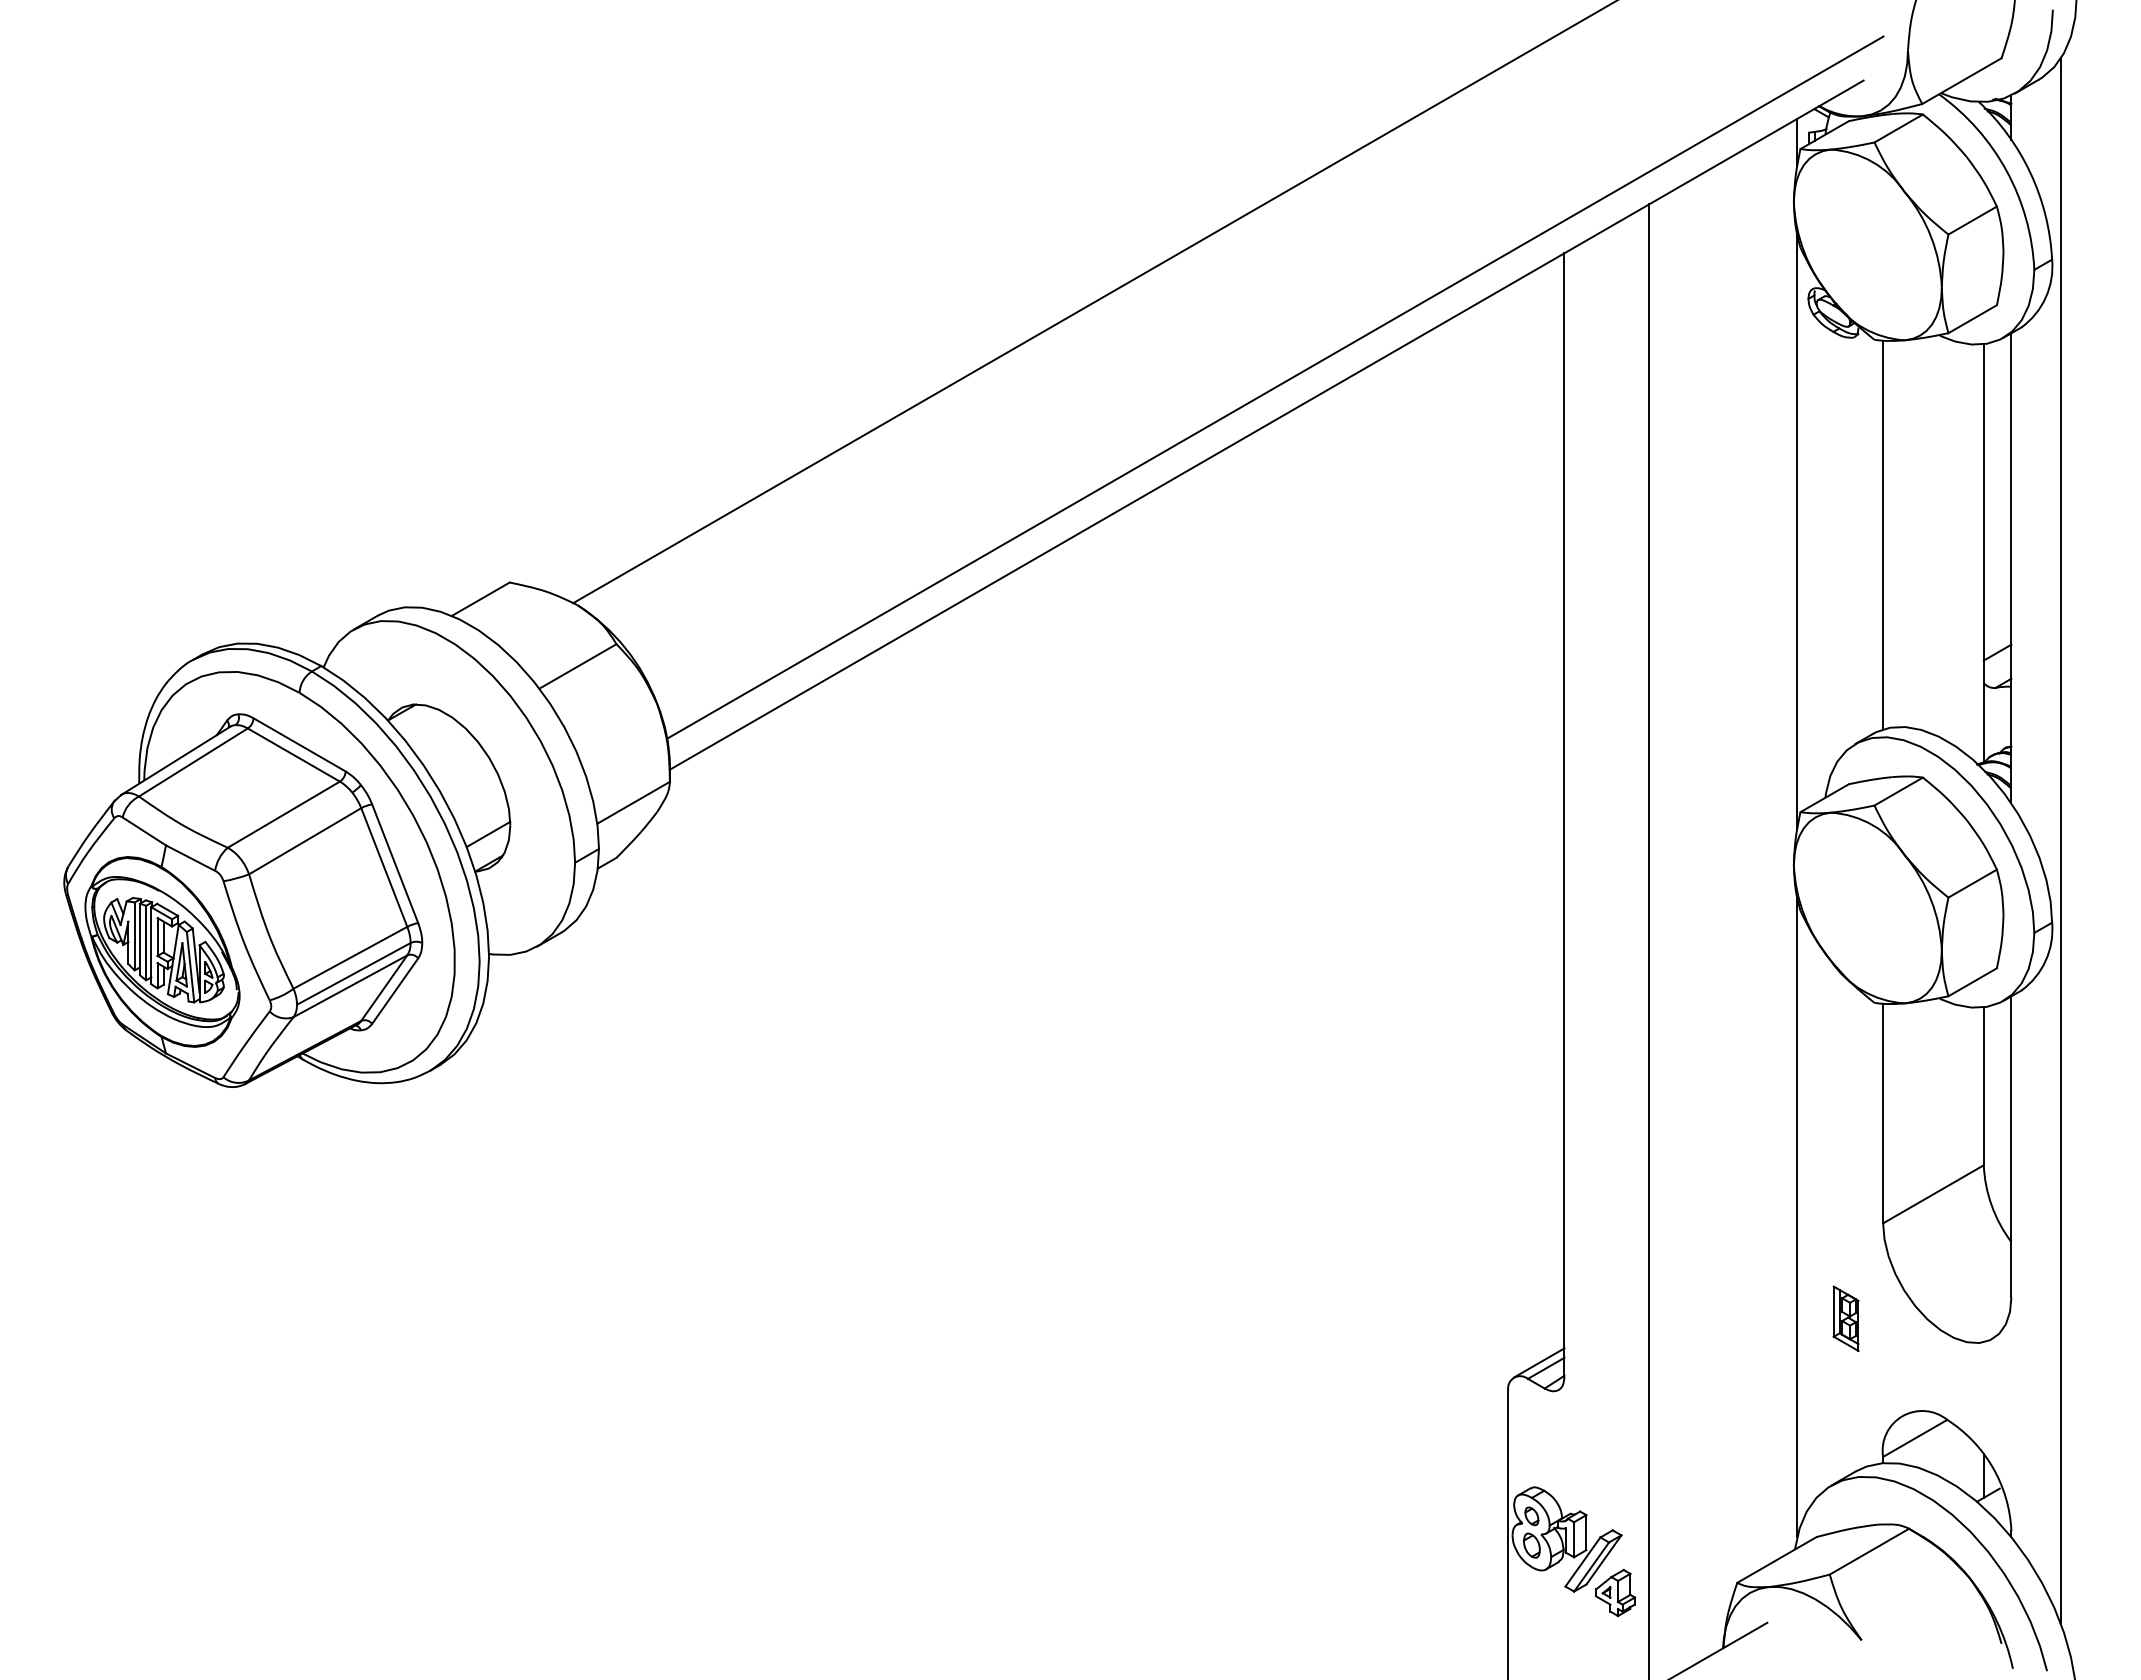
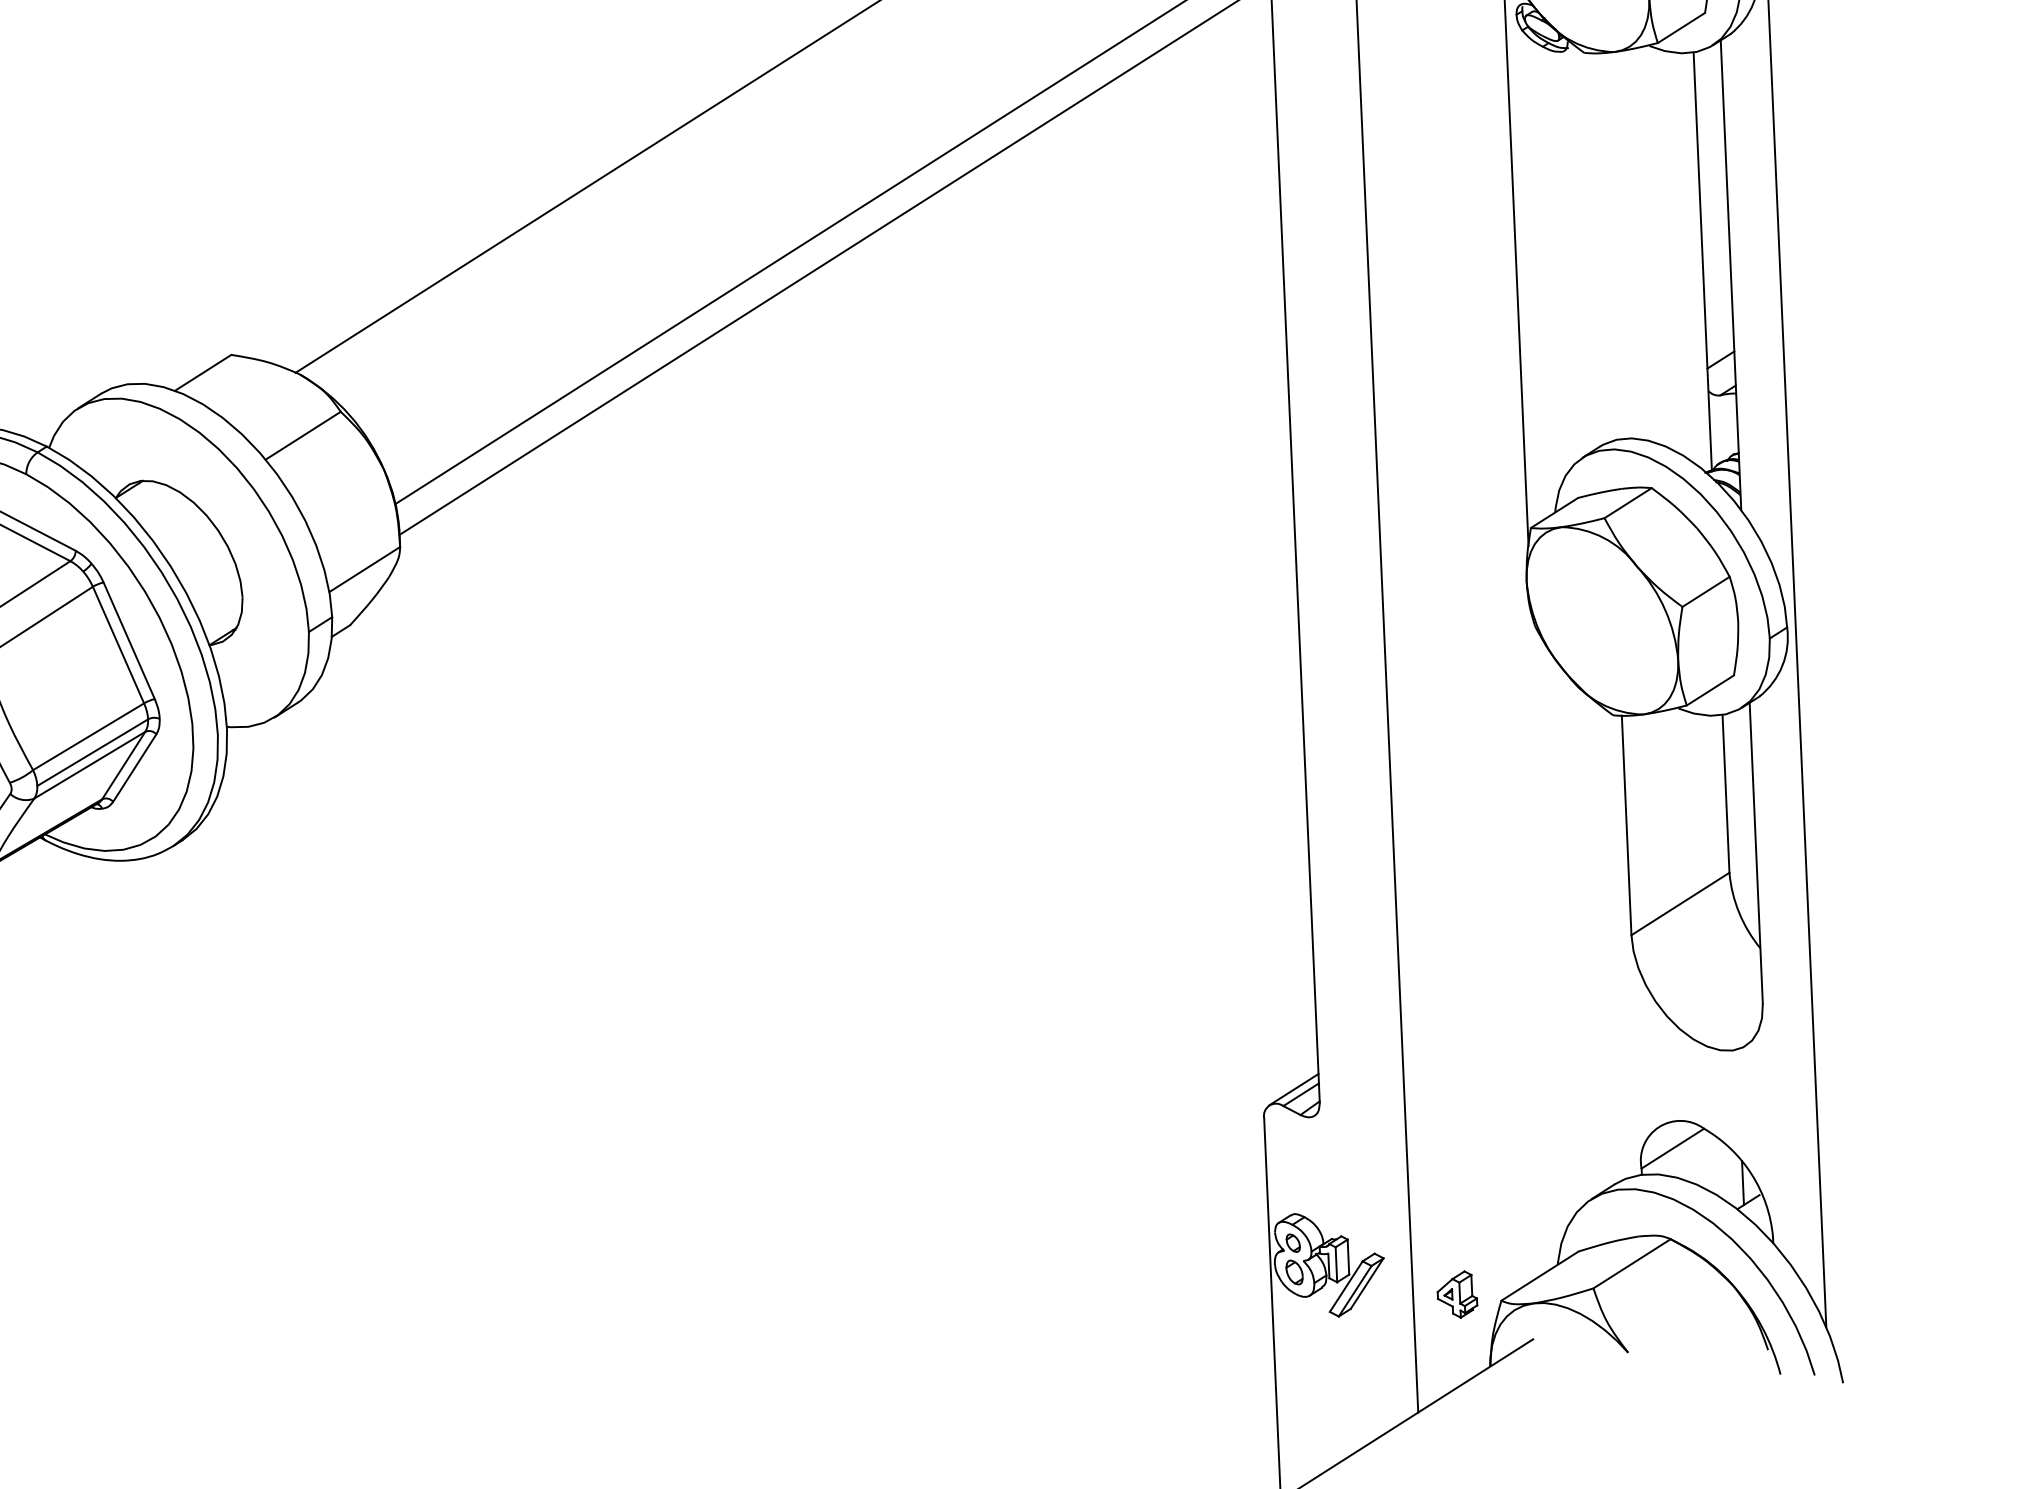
line: (1883, 534) -> (1601, 246), removed
line: (488, 834) -> (221, 607), removed
line: (1797, 1216) -> (1545, 932), removed
part: (1845, 1318) -> (1597, 1031), removed
part: (1615, 1592) -> (1457, 1294), moved

